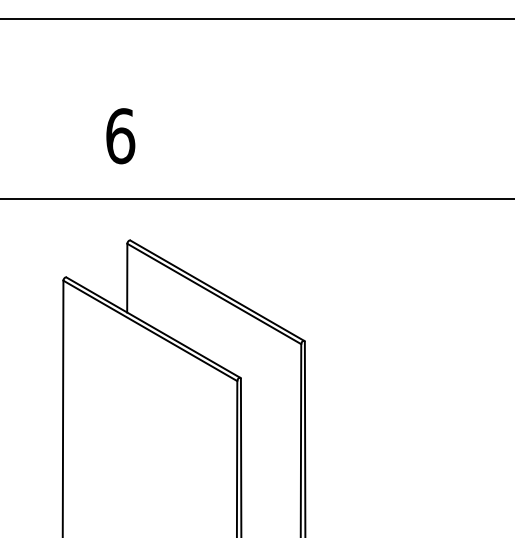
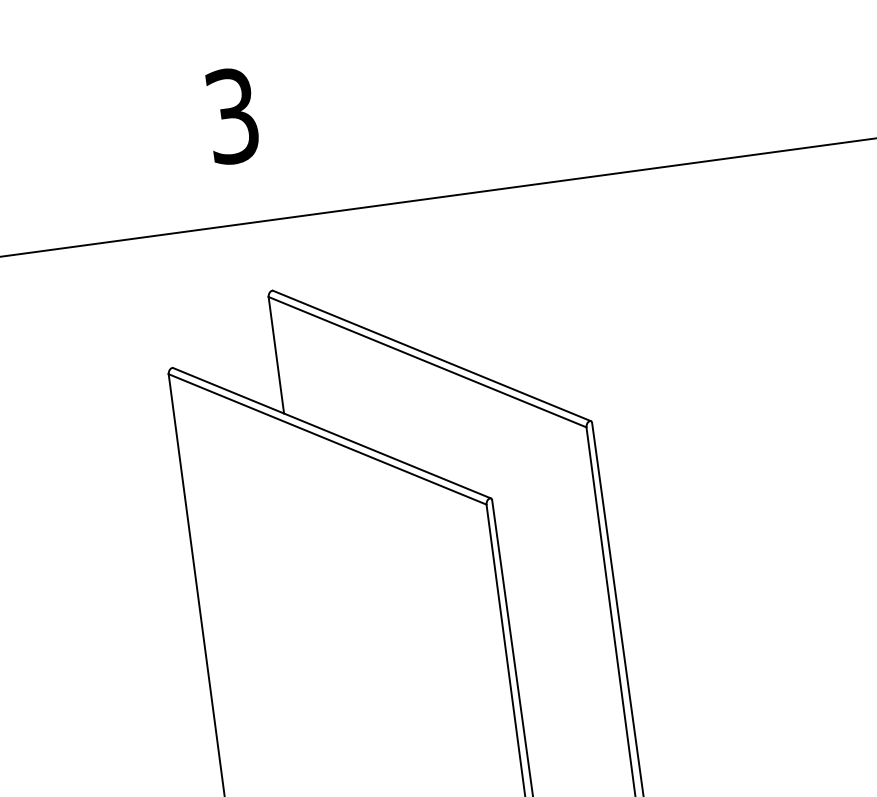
text: (120, 136) -> (232, 116), 6 -> 3

